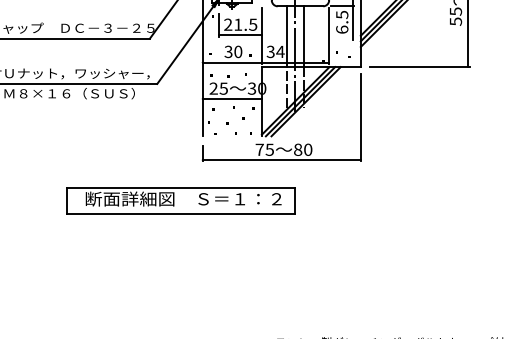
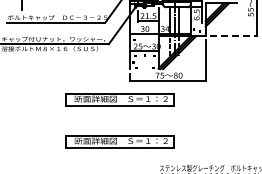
line: (419, 67) -> (233, 36), solid -> dashed
part: (179, 288) -> (119, 141), added

